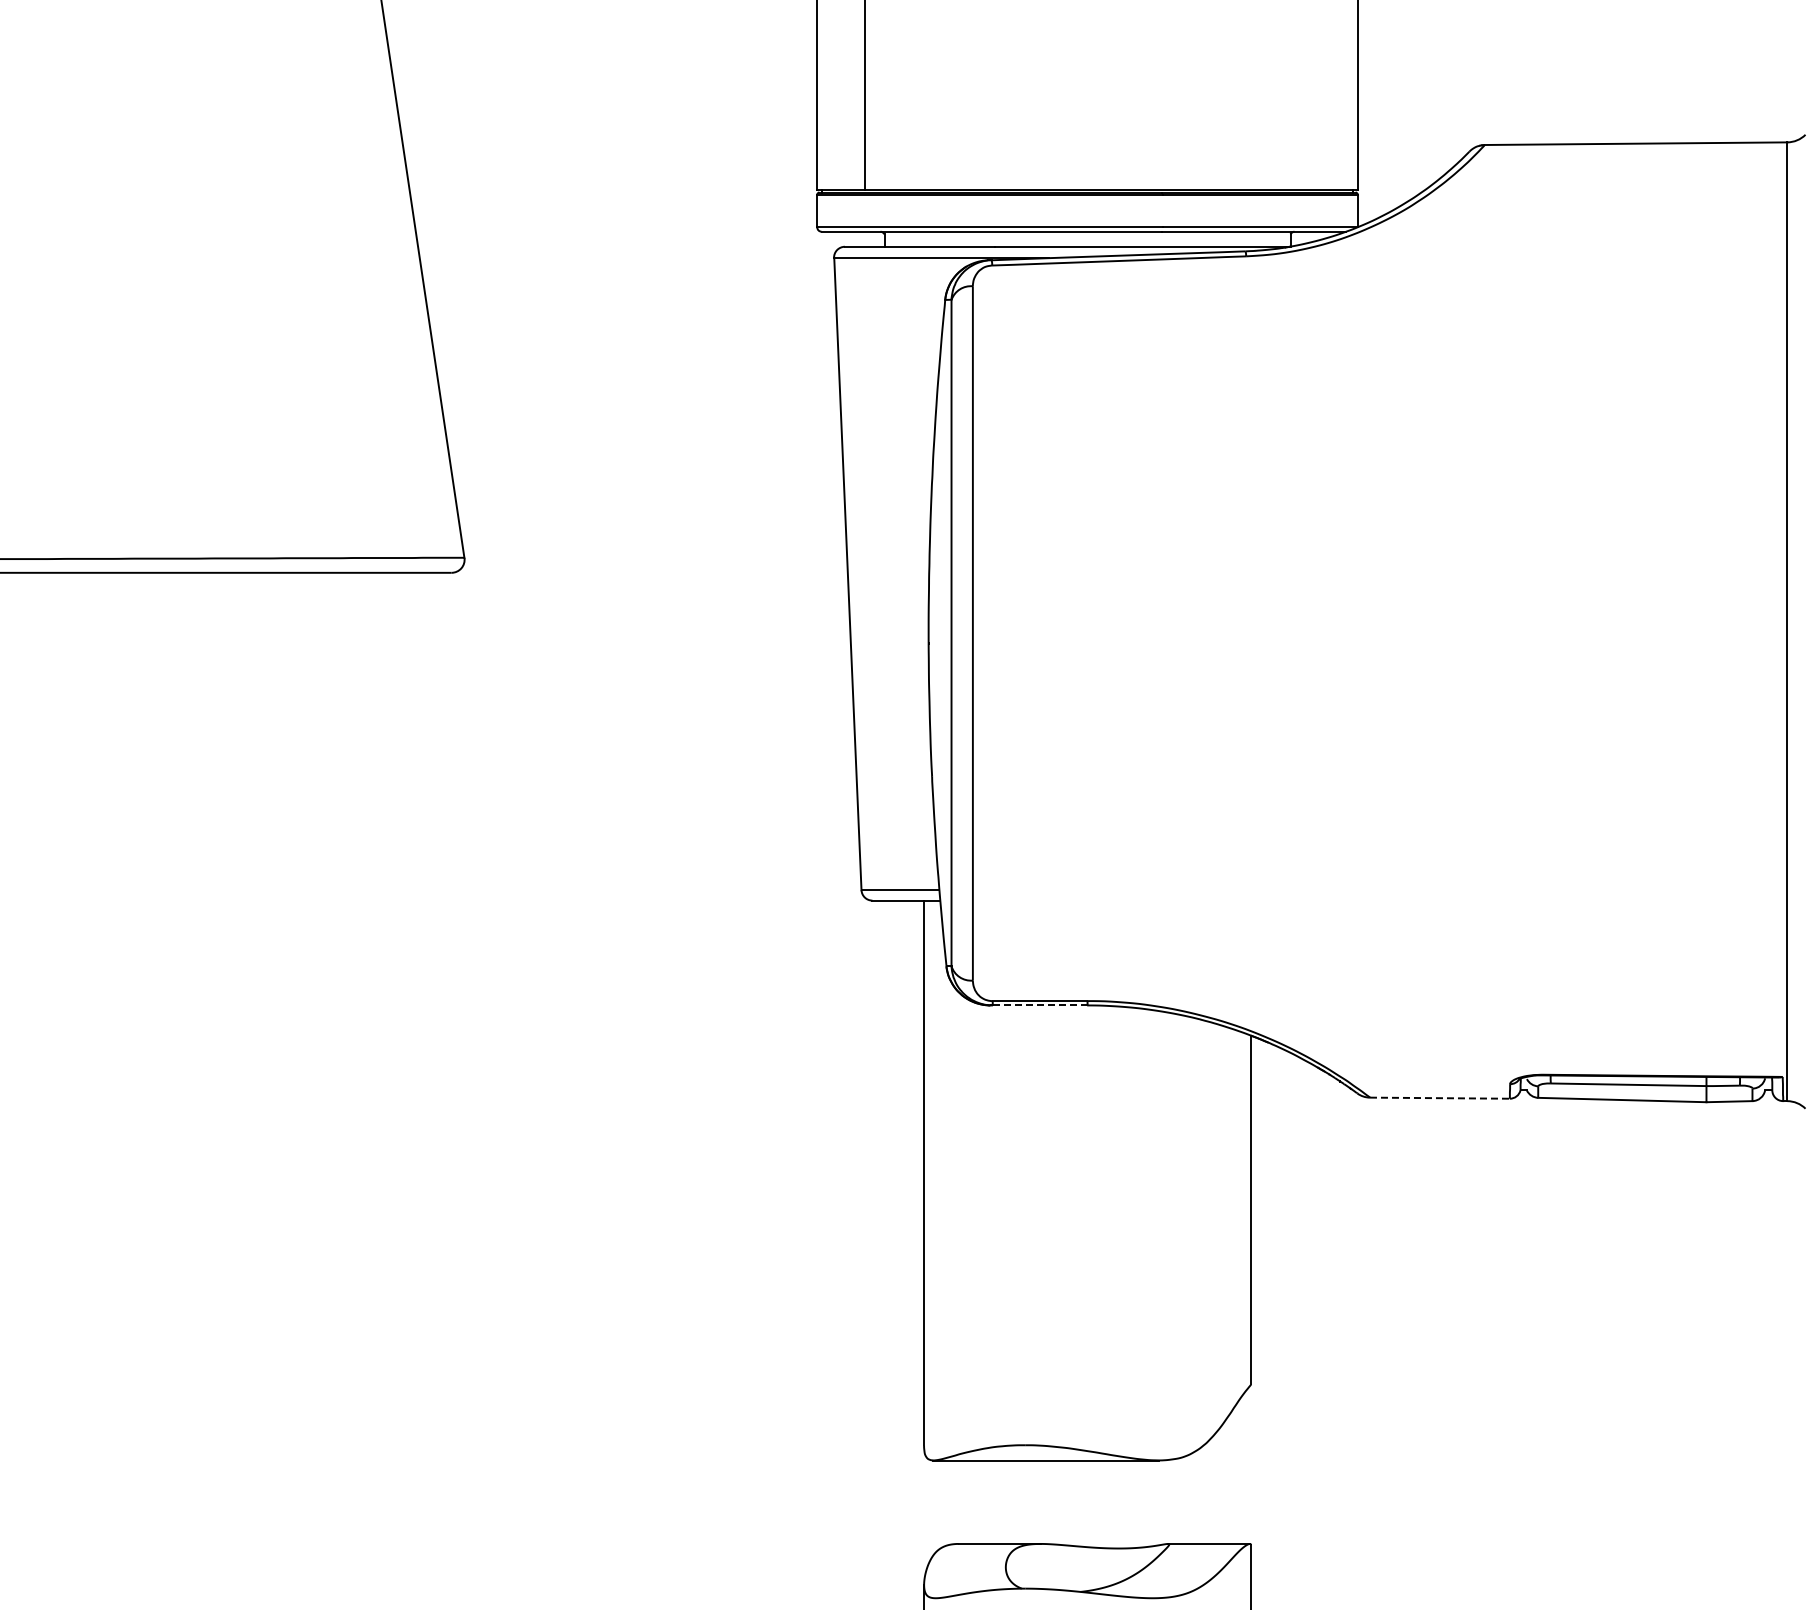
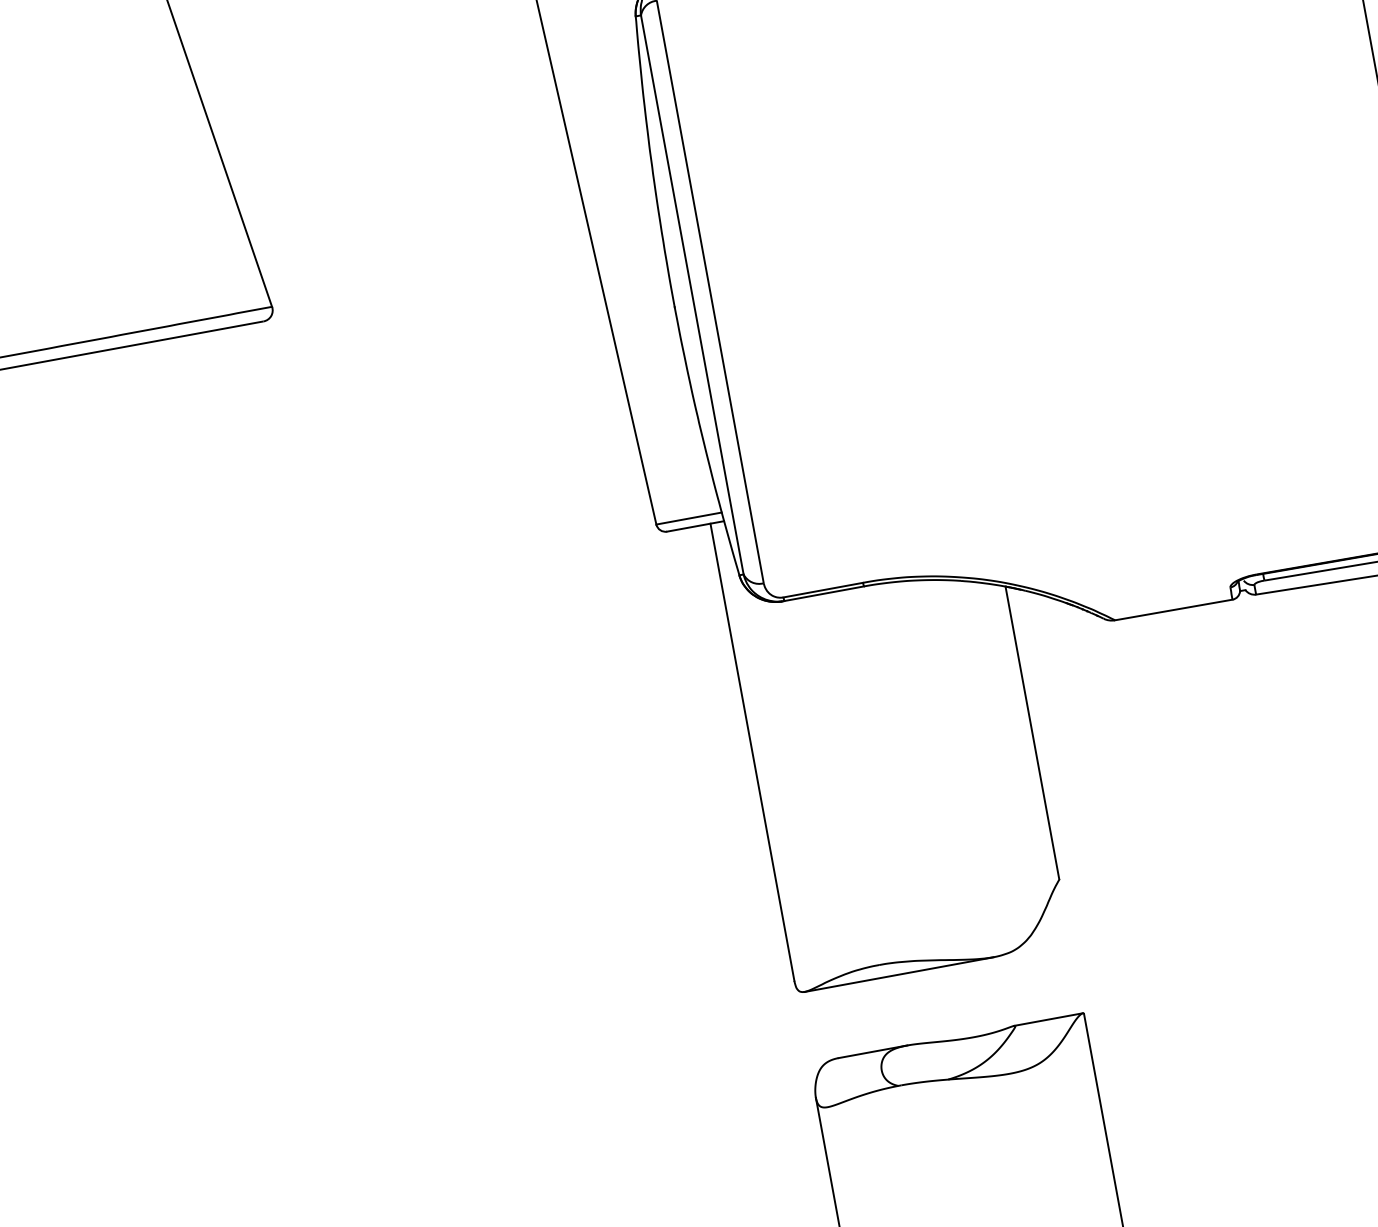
line: (1040, 1005) -> (824, 593), dashed -> solid
line: (1439, 1098) -> (1173, 610), dashed -> solid

